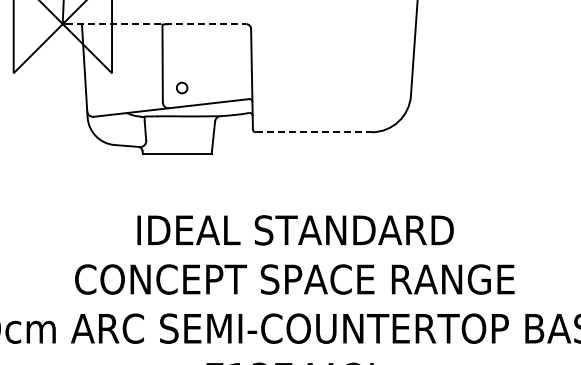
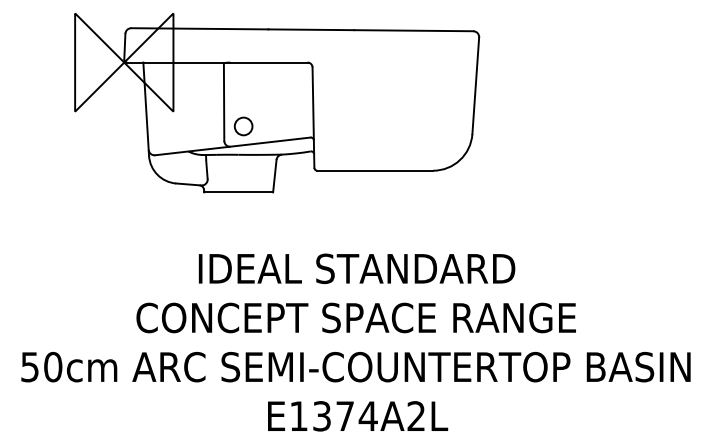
line: (156, 24) -> (217, 62), dashed -> solid
circle: (182, 88) -> (243, 126), size x1.67
line: (314, 132) -> (375, 170), dashed -> solid

